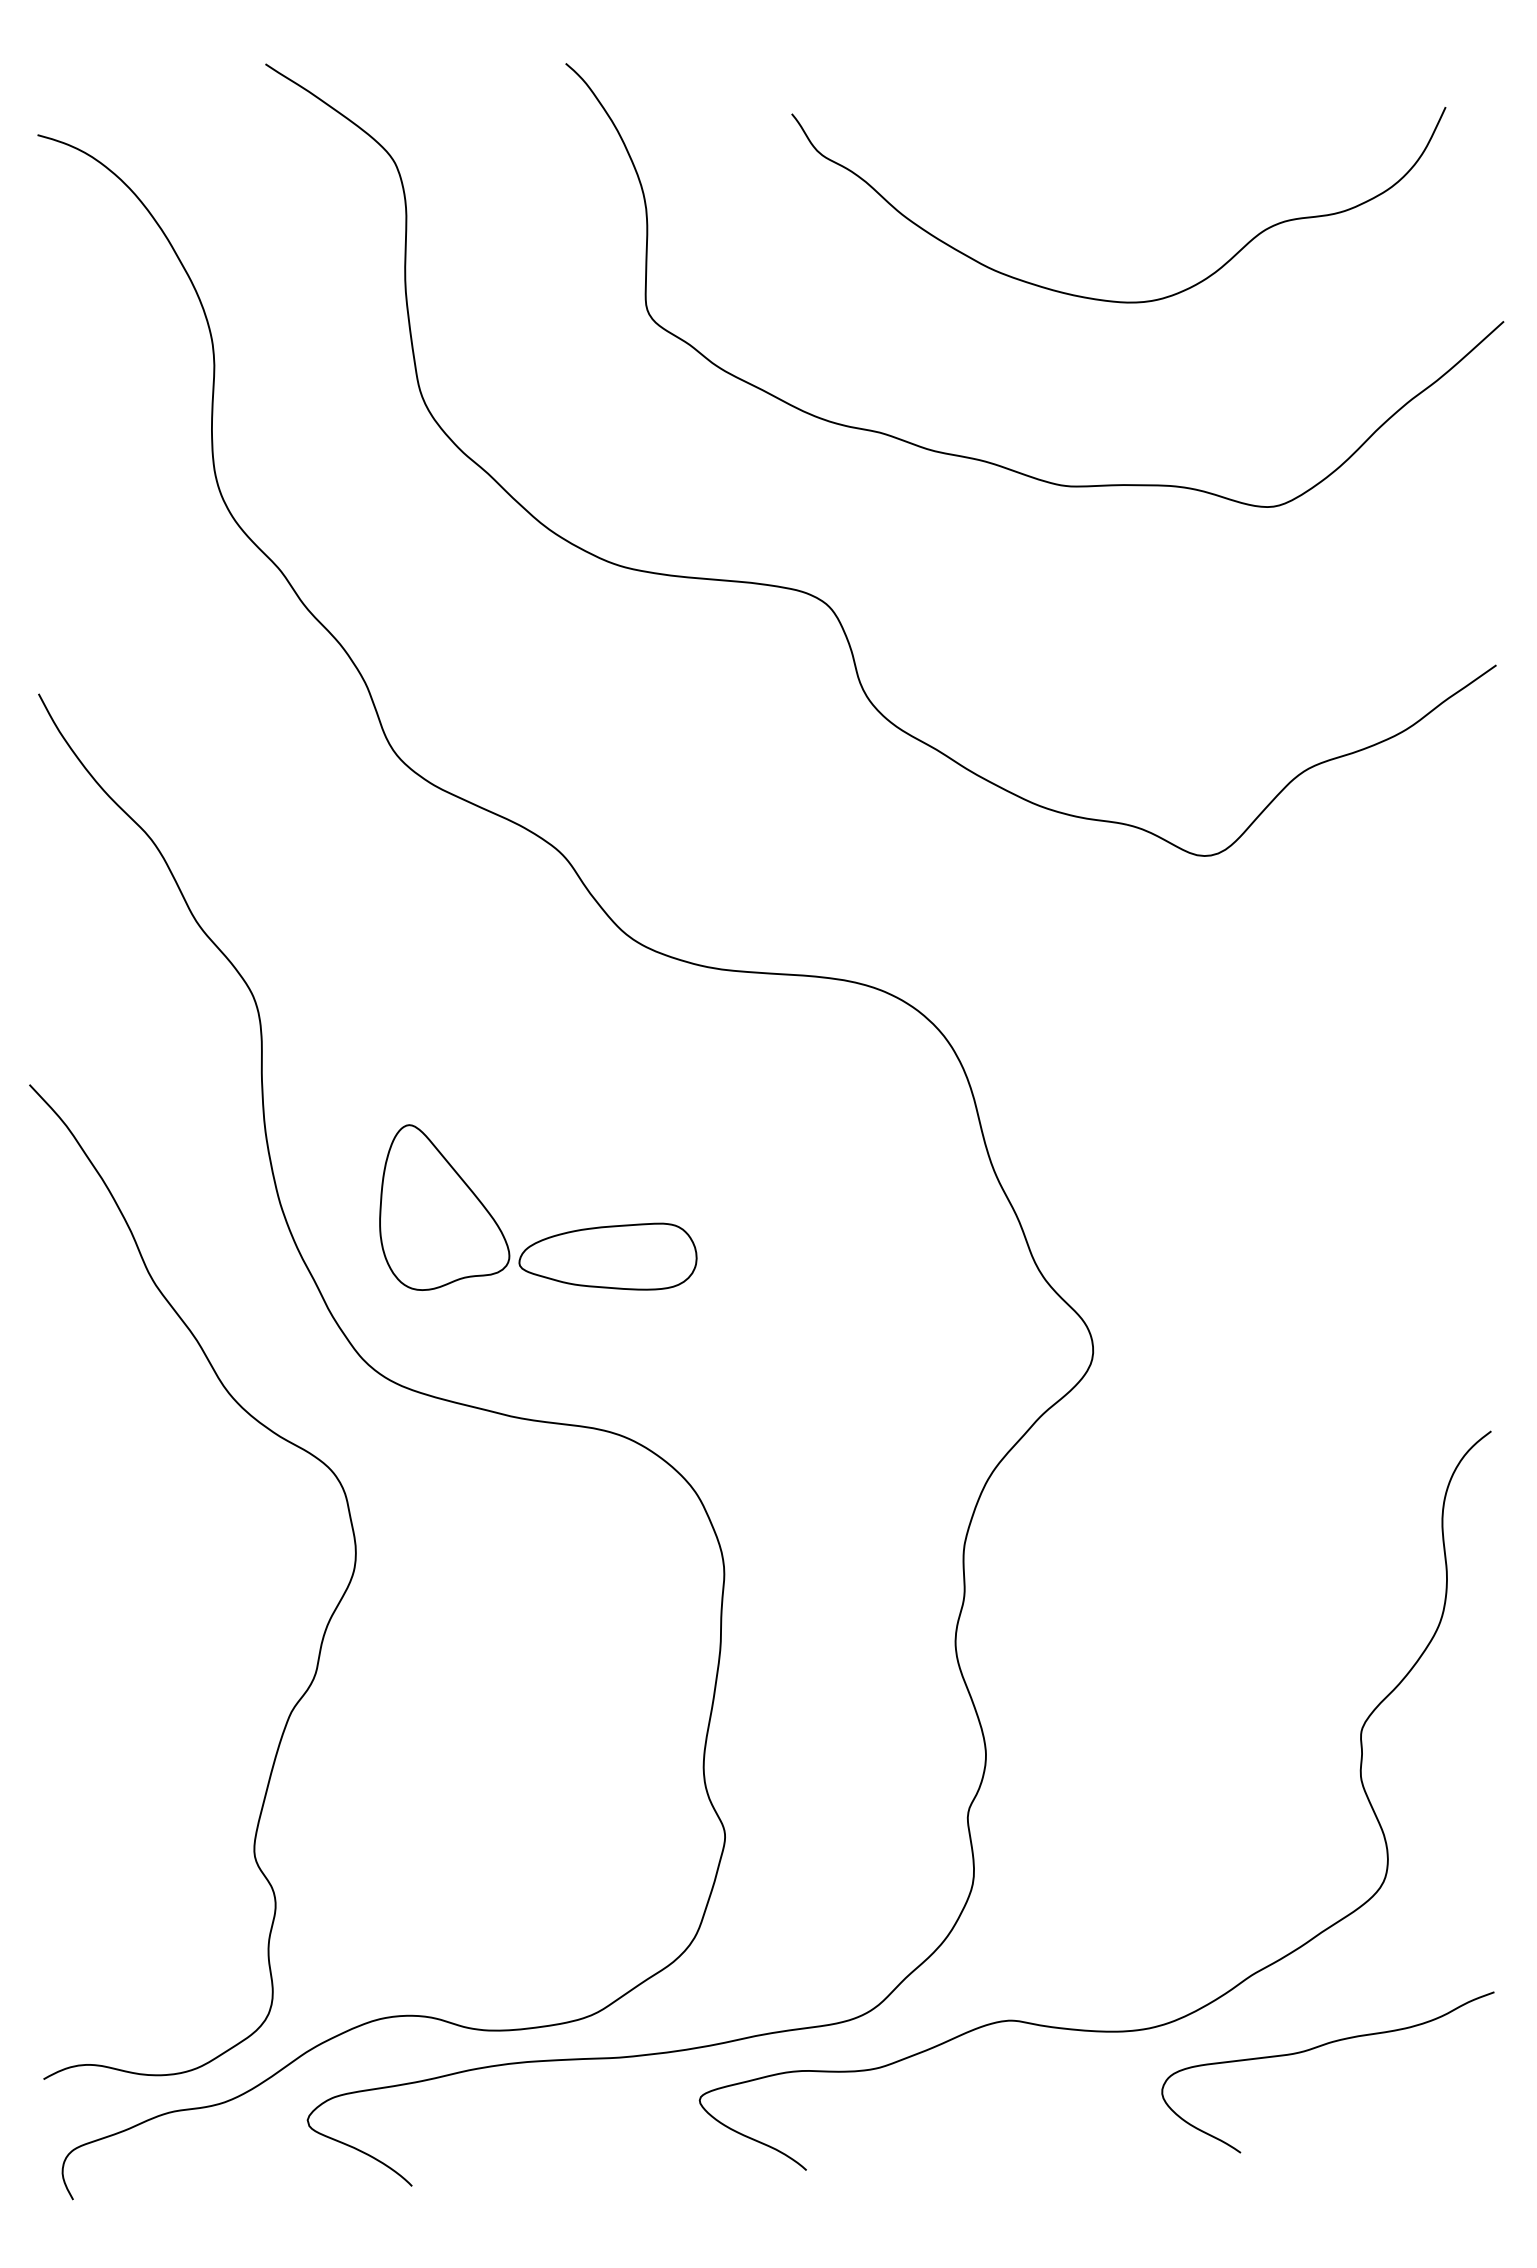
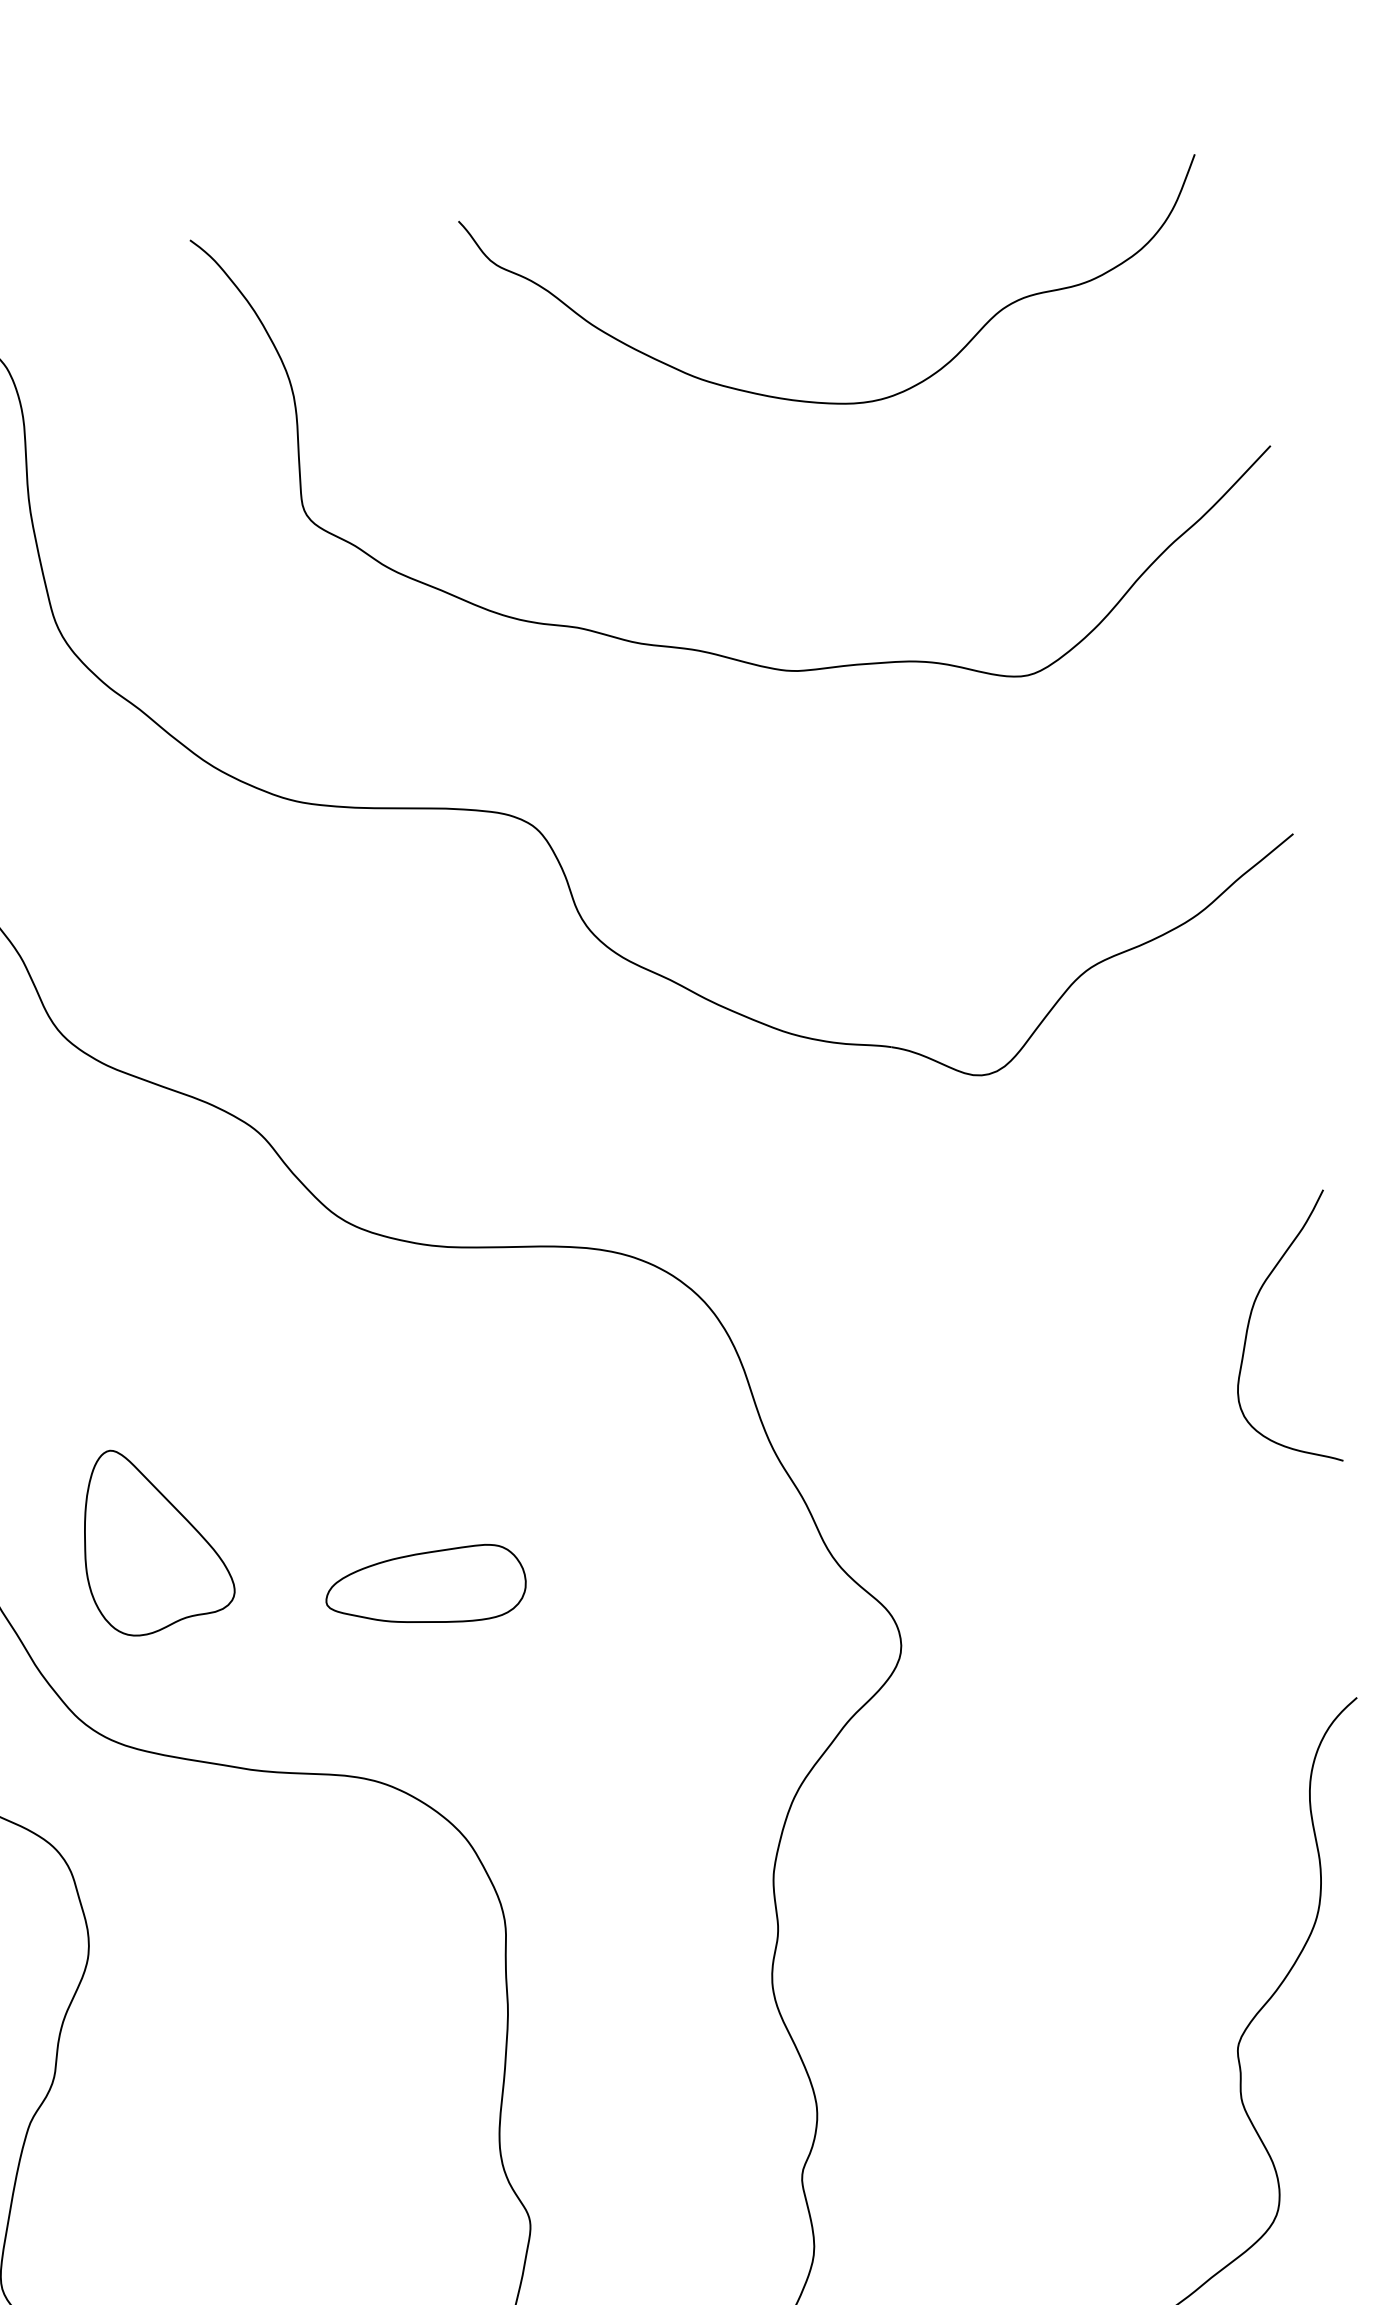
curve: (1105, 299) -> (828, 401), moved
curve: (1424, 1090) -> (1250, 1319), added
part: (607, 1256) -> (425, 1586), moved

